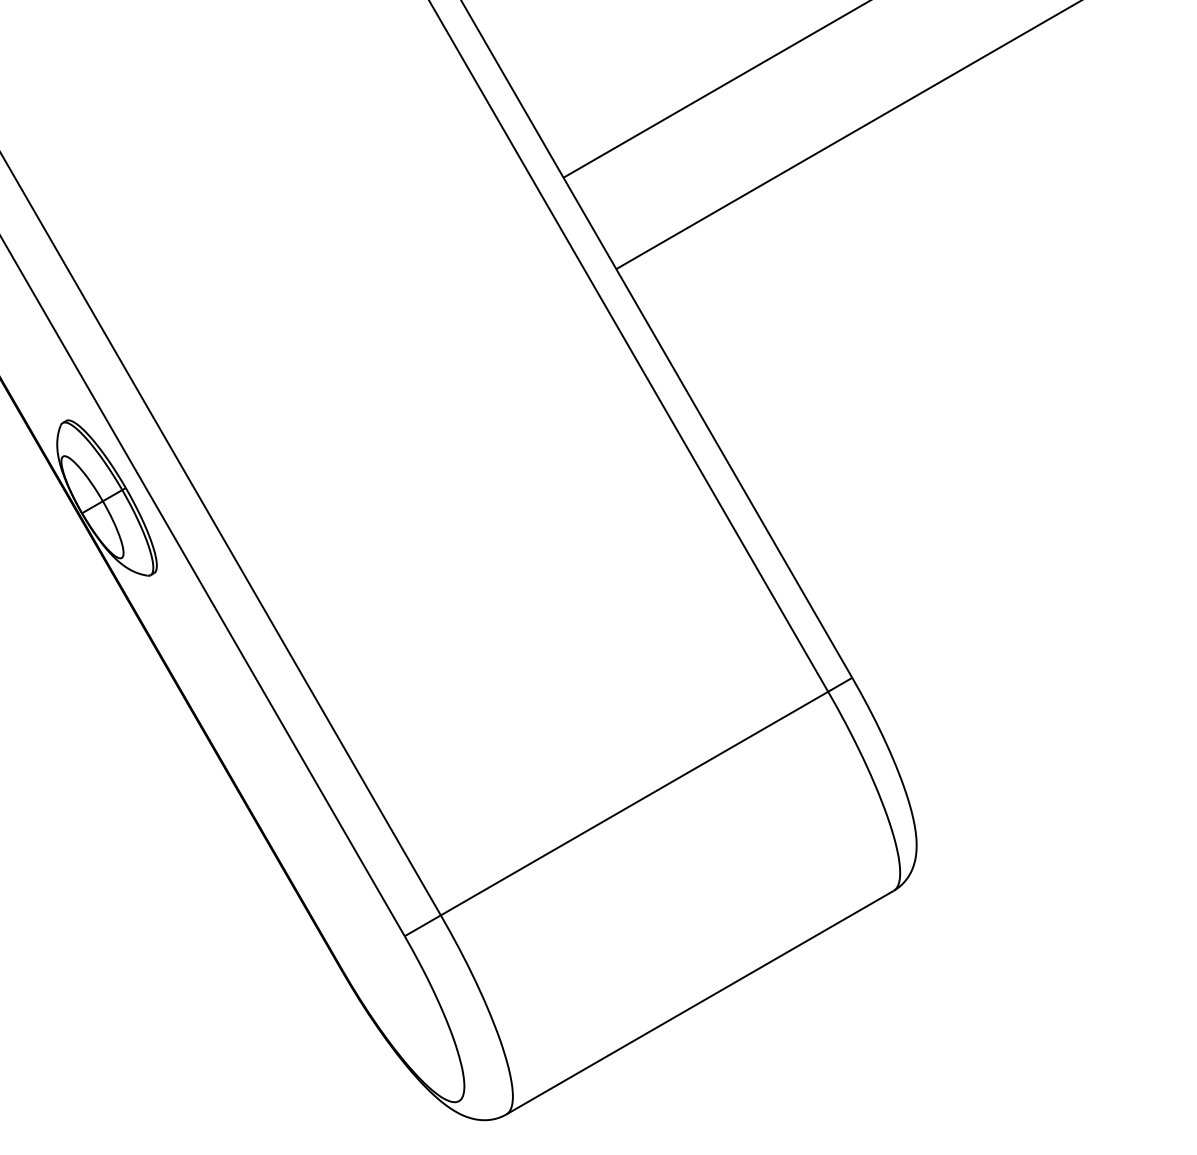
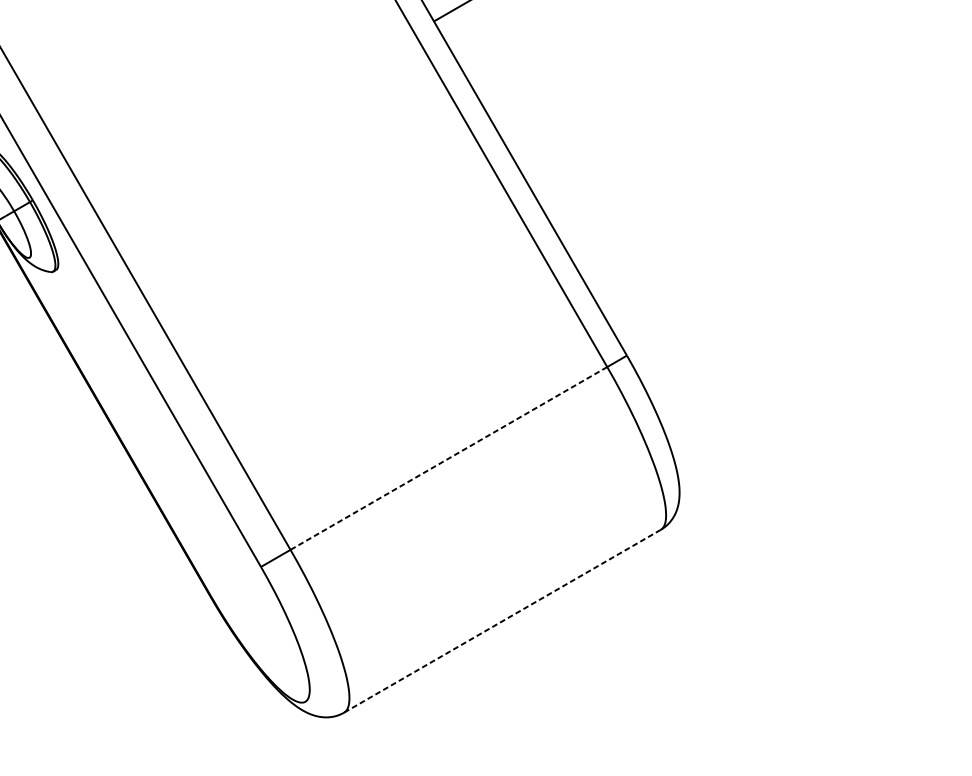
line: (634, 803) -> (448, 458), solid -> dashed
line: (700, 1002) -> (502, 621), solid -> dashed

